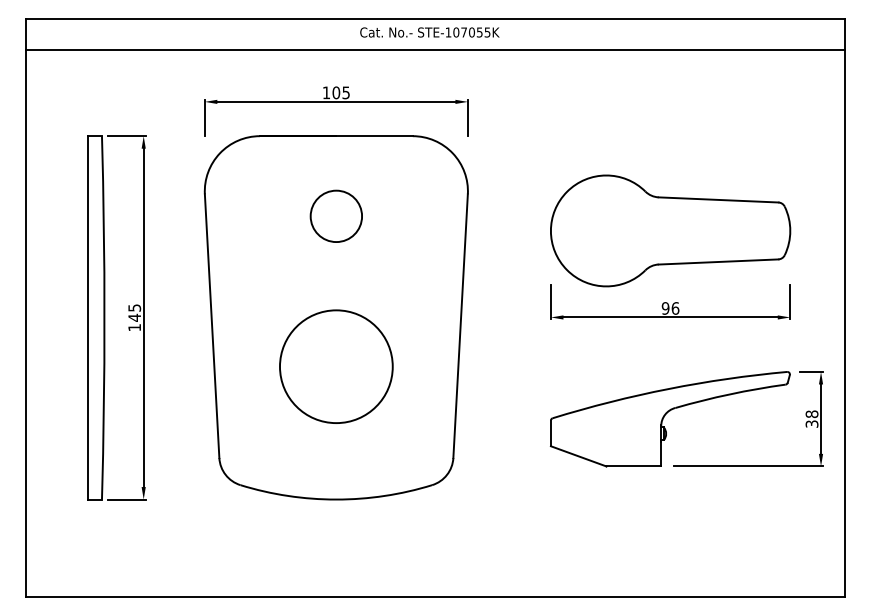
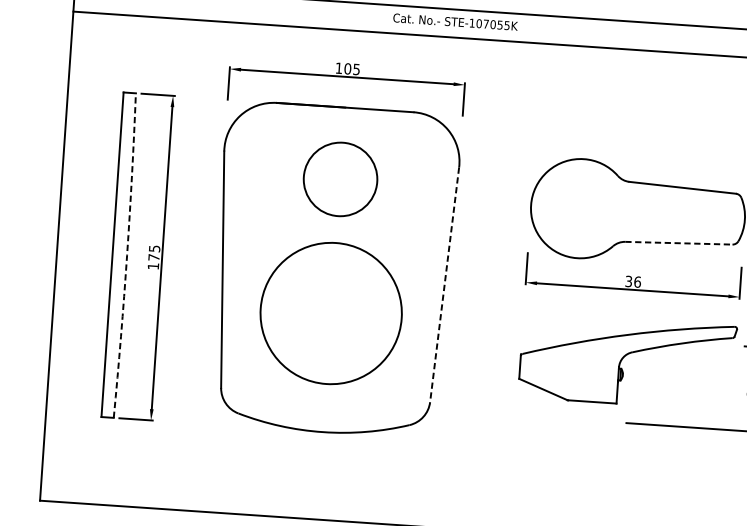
text: (429, 32) -> (455, 22), moved
circle: (335, 215) -> (339, 178), size x1.6
line: (718, 261) -> (678, 242), solid -> dashed
text: (665, 308) -> (628, 281), 96 -> 36
arc: (104, 317) -> (127, 255), solid -> dashed
text: (134, 317) -> (153, 257), 145 -> 175
line: (460, 326) -> (444, 285), solid -> dashed
circle: (335, 366) -> (330, 313), size x1.4
part: (669, 419) -> (626, 362), moved

